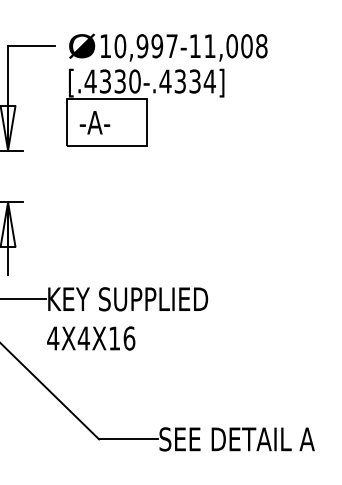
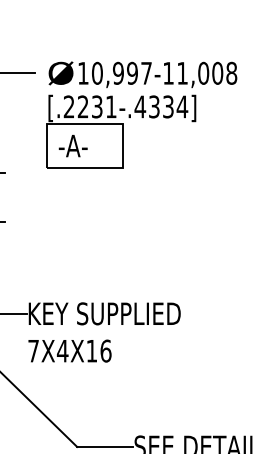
text: (112, 81) -> (89, 106), [.4330-.4334] -> [.2231-.4334]
text: (53, 338) -> (33, 351), 4X4X16 -> 7X4X16

